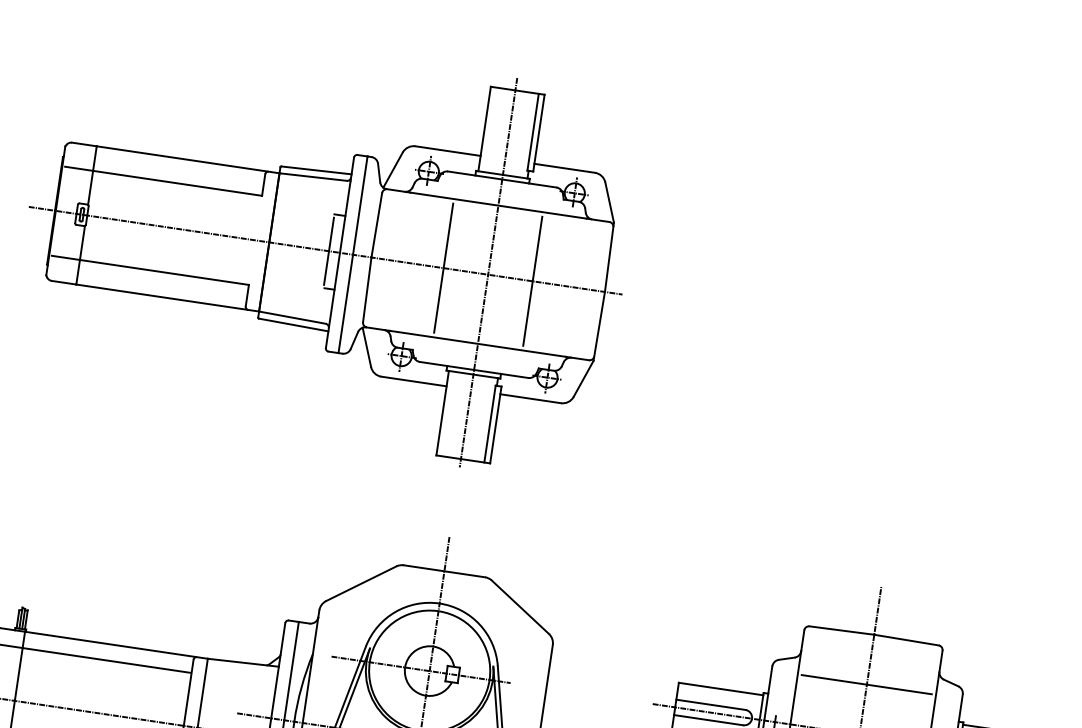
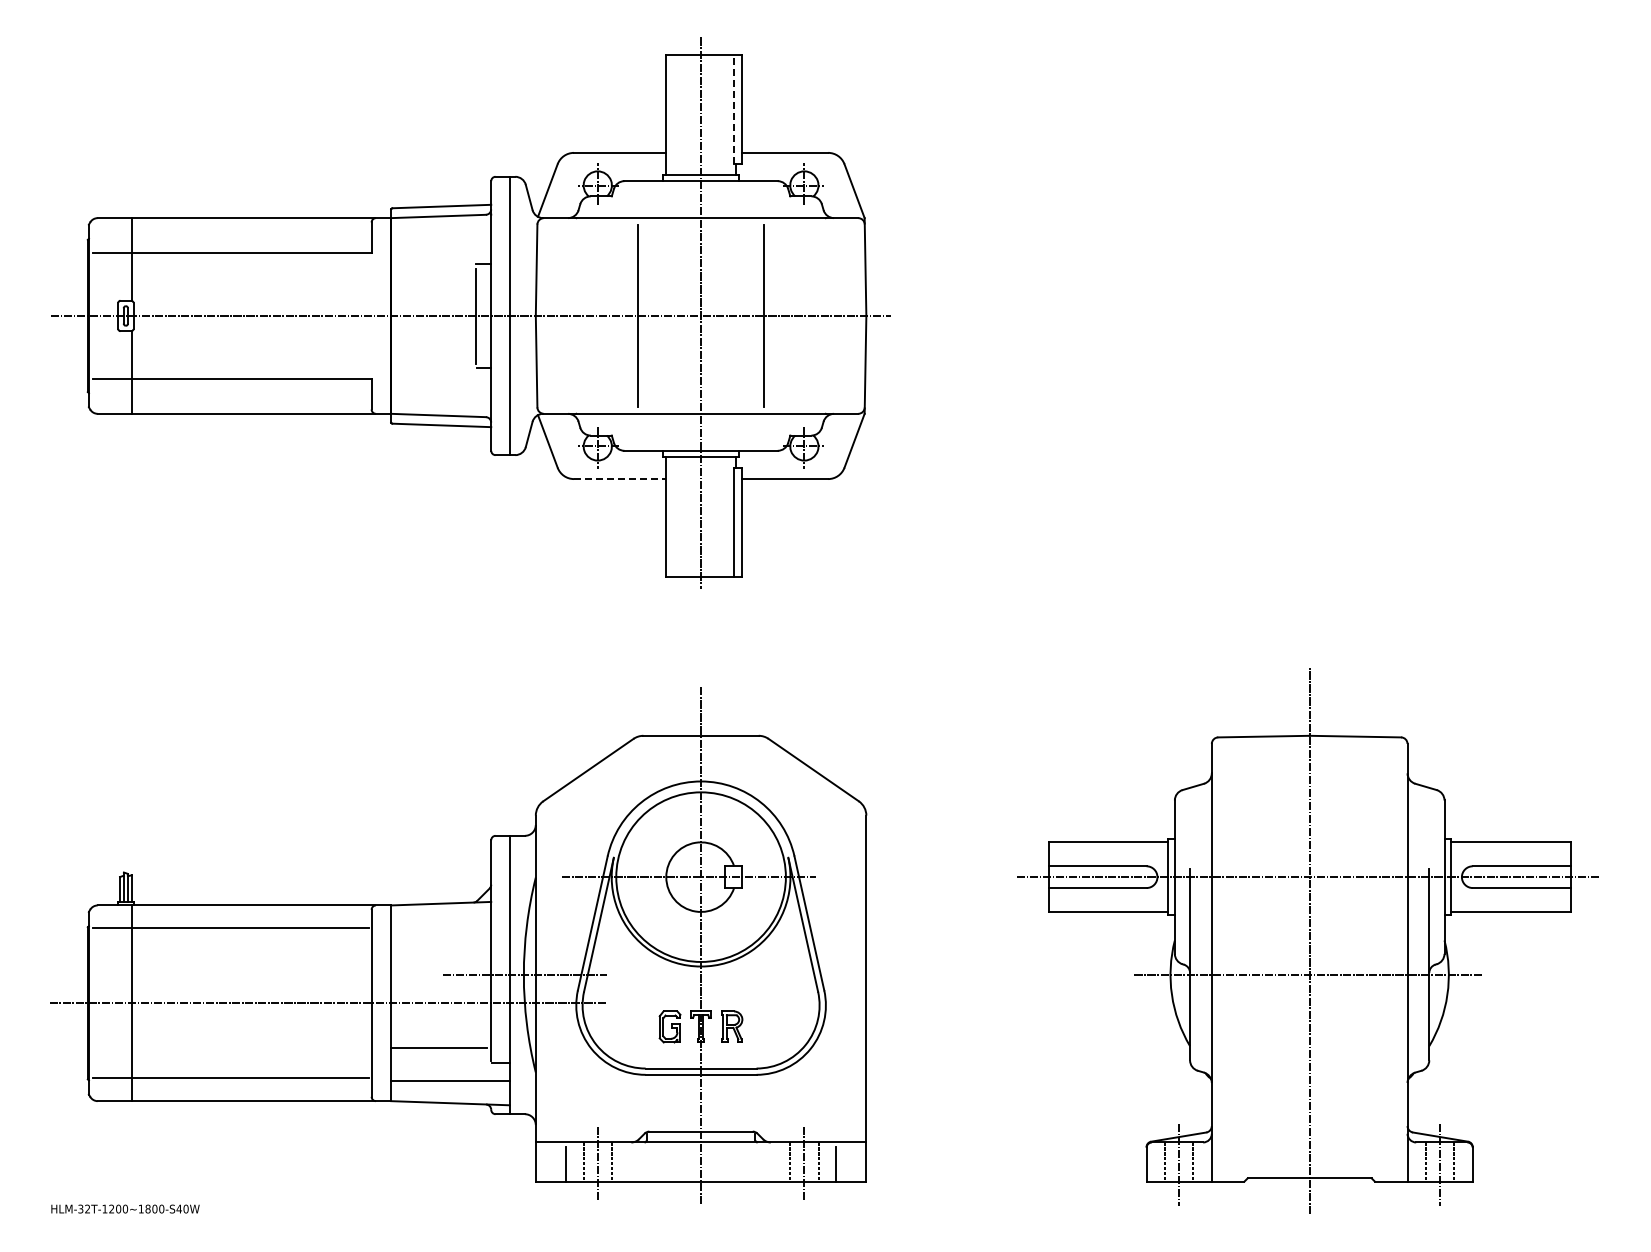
line: (533, 131) -> (734, 108), solid -> dashed
line: (414, 381) -> (620, 479), solid -> dashed
line: (866, 684) -> (1309, 806), removed

